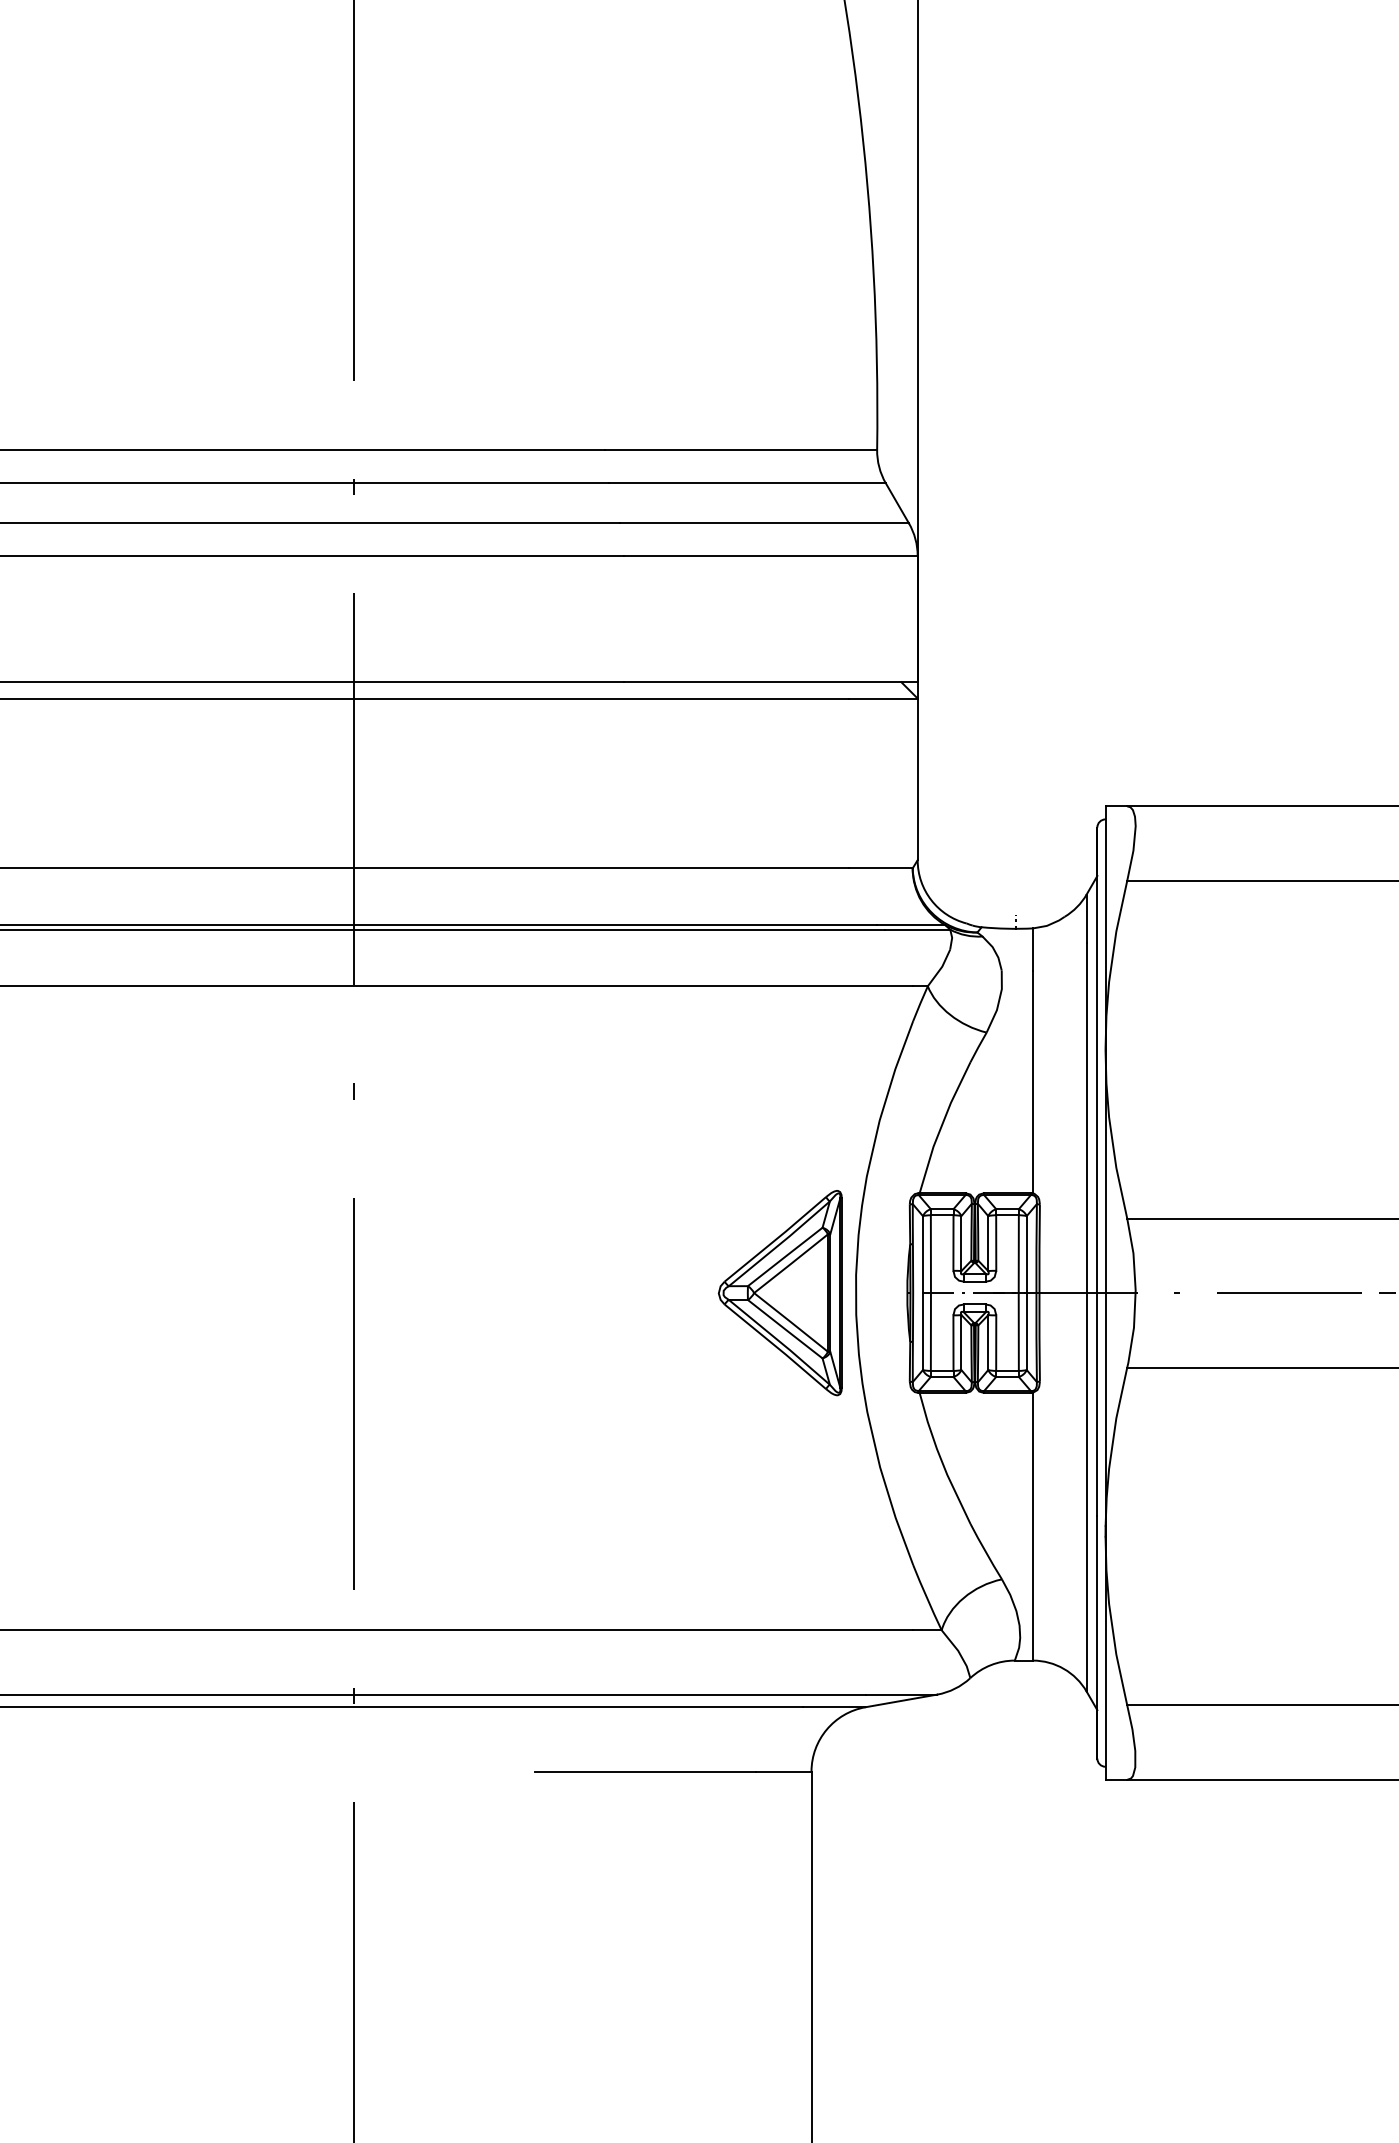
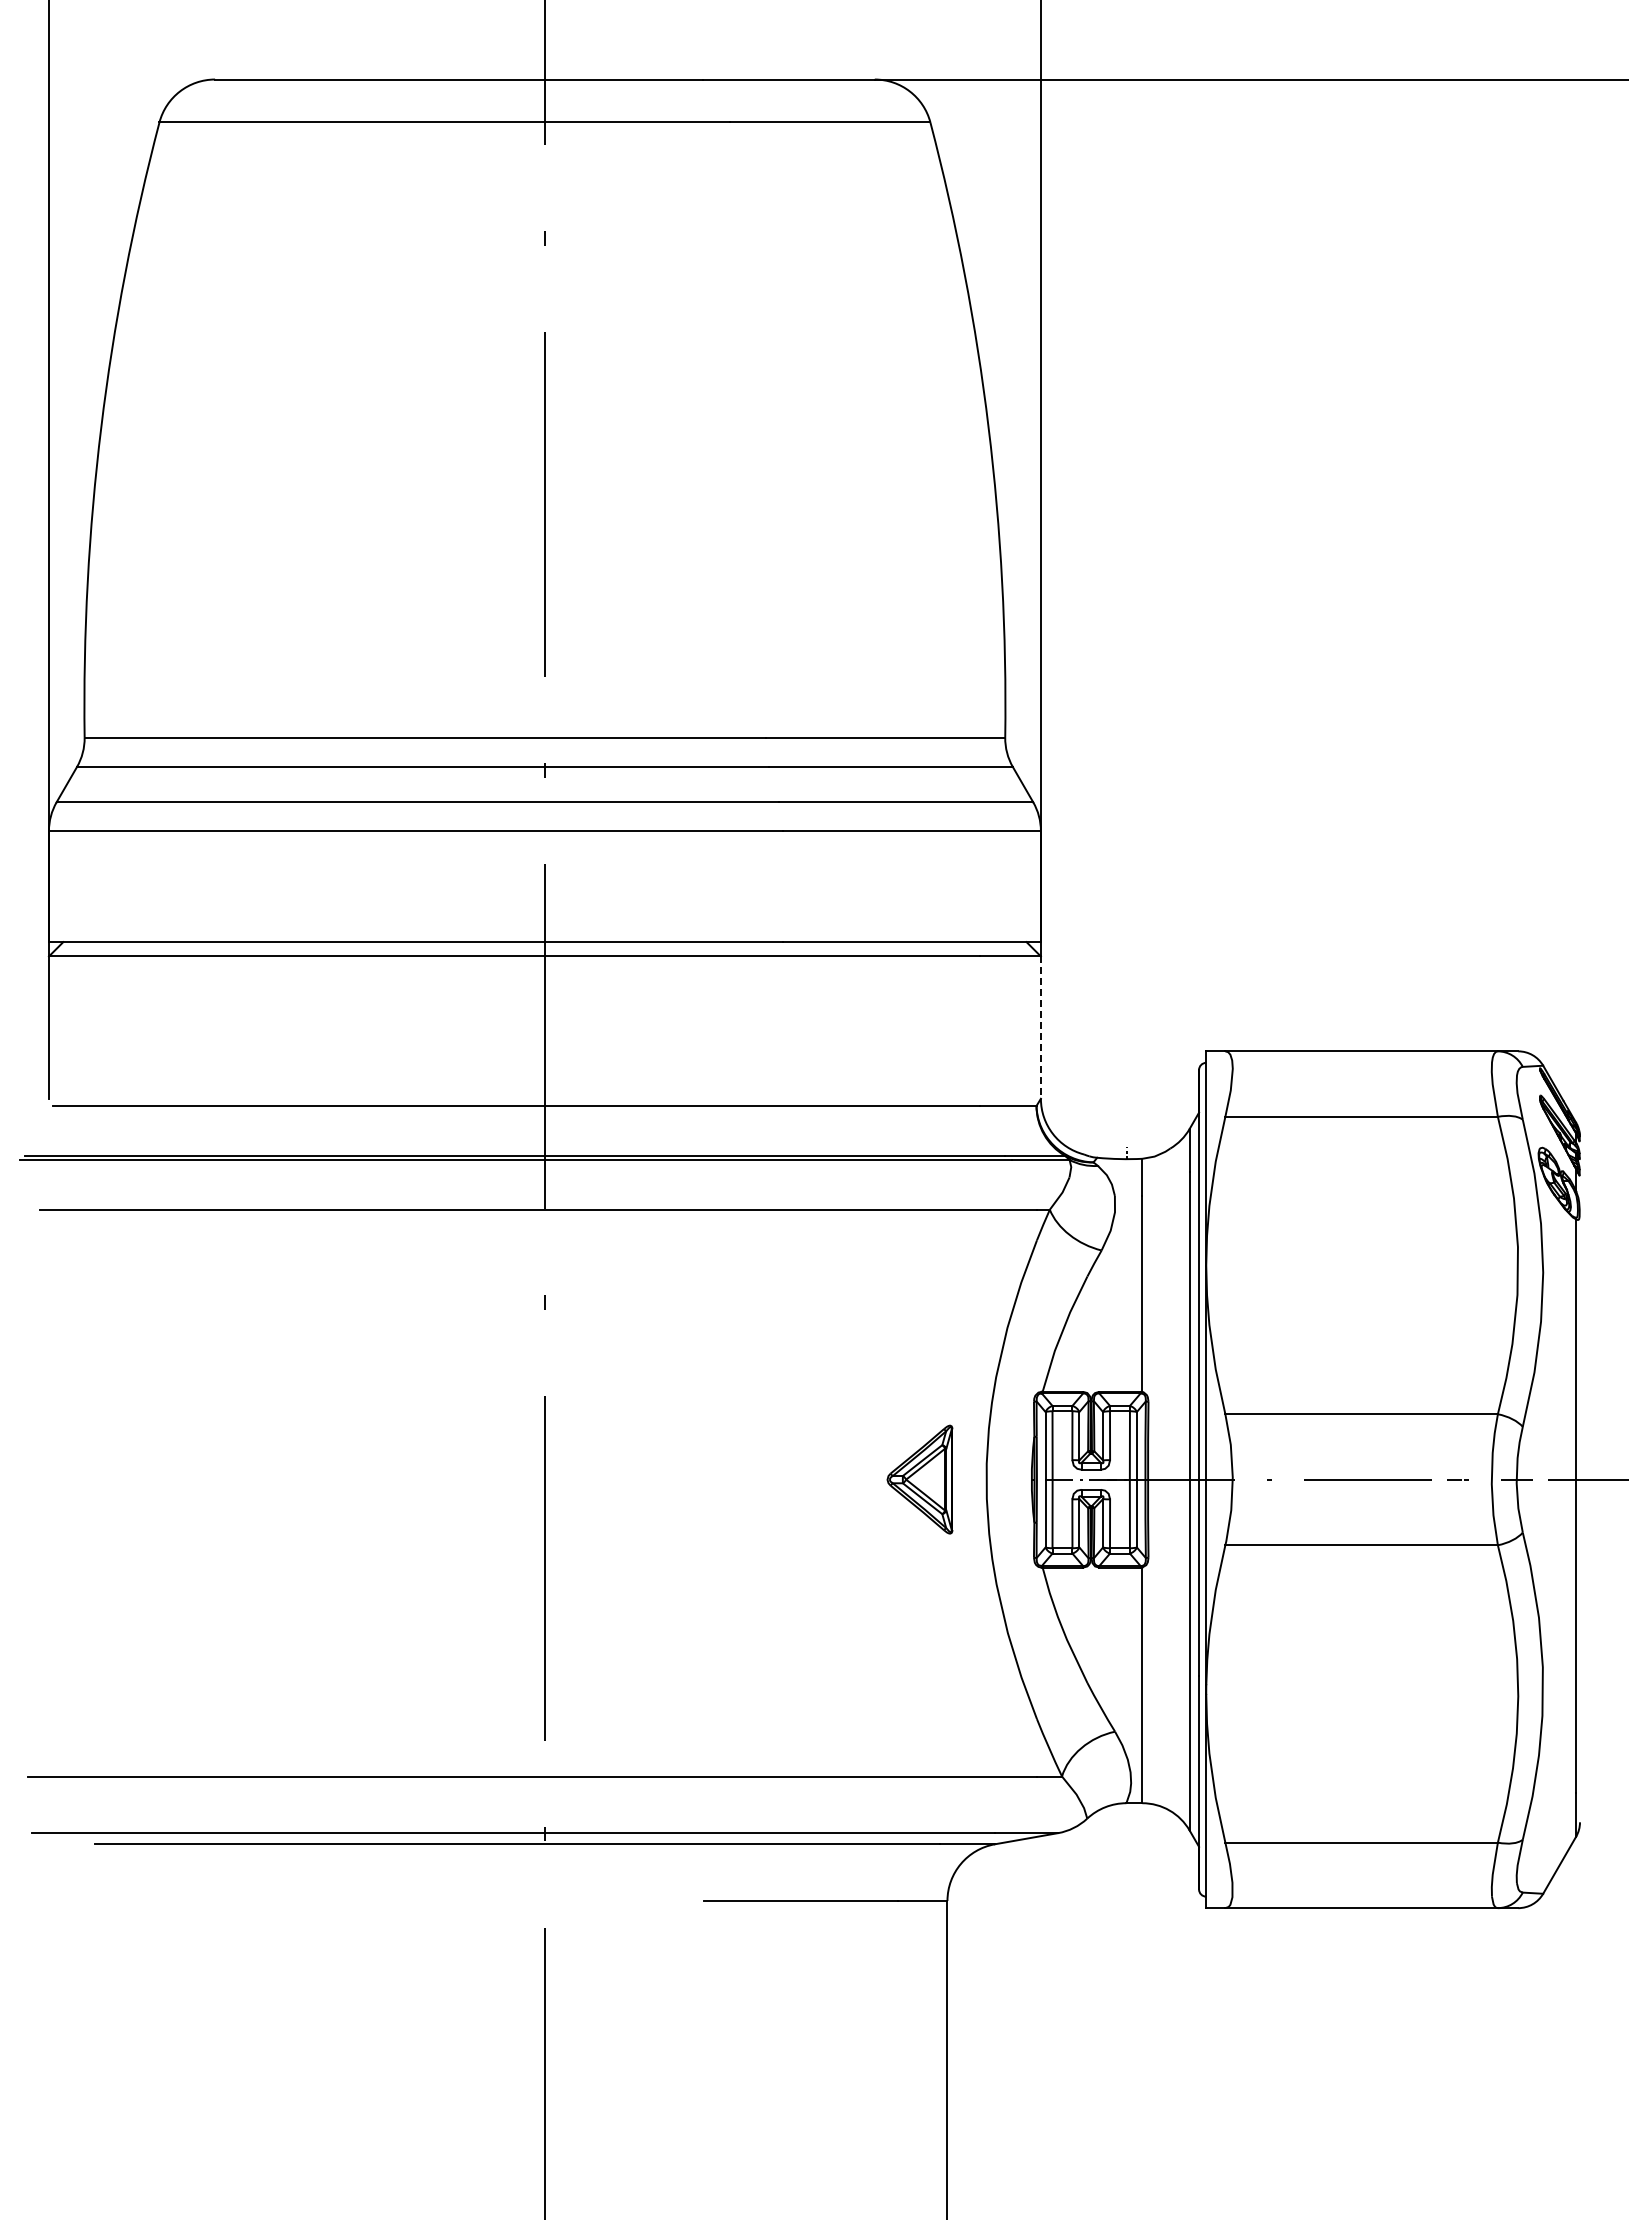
line: (917, 780) -> (1040, 1028), solid -> dashed
part: (779, 1292) -> (919, 1479), size x0.6

